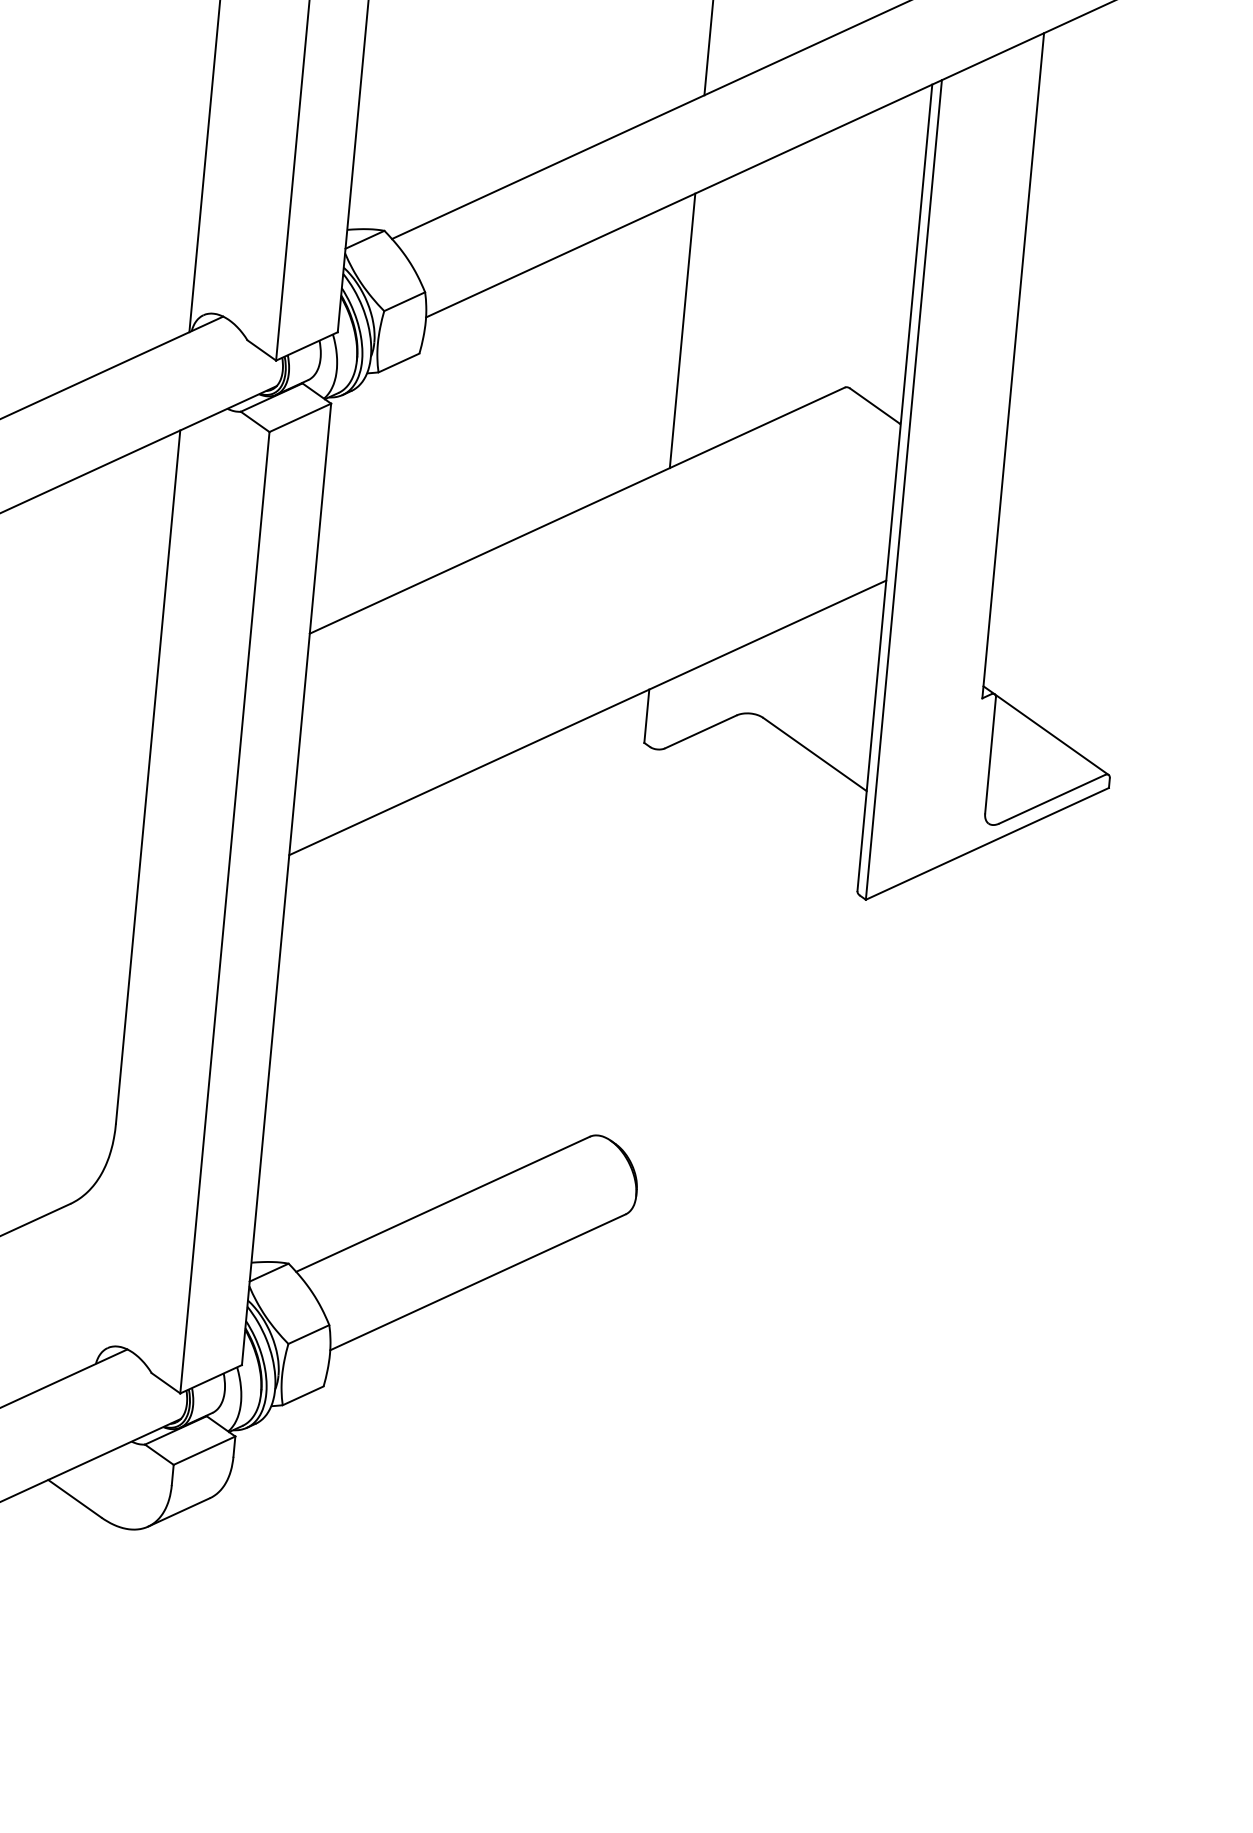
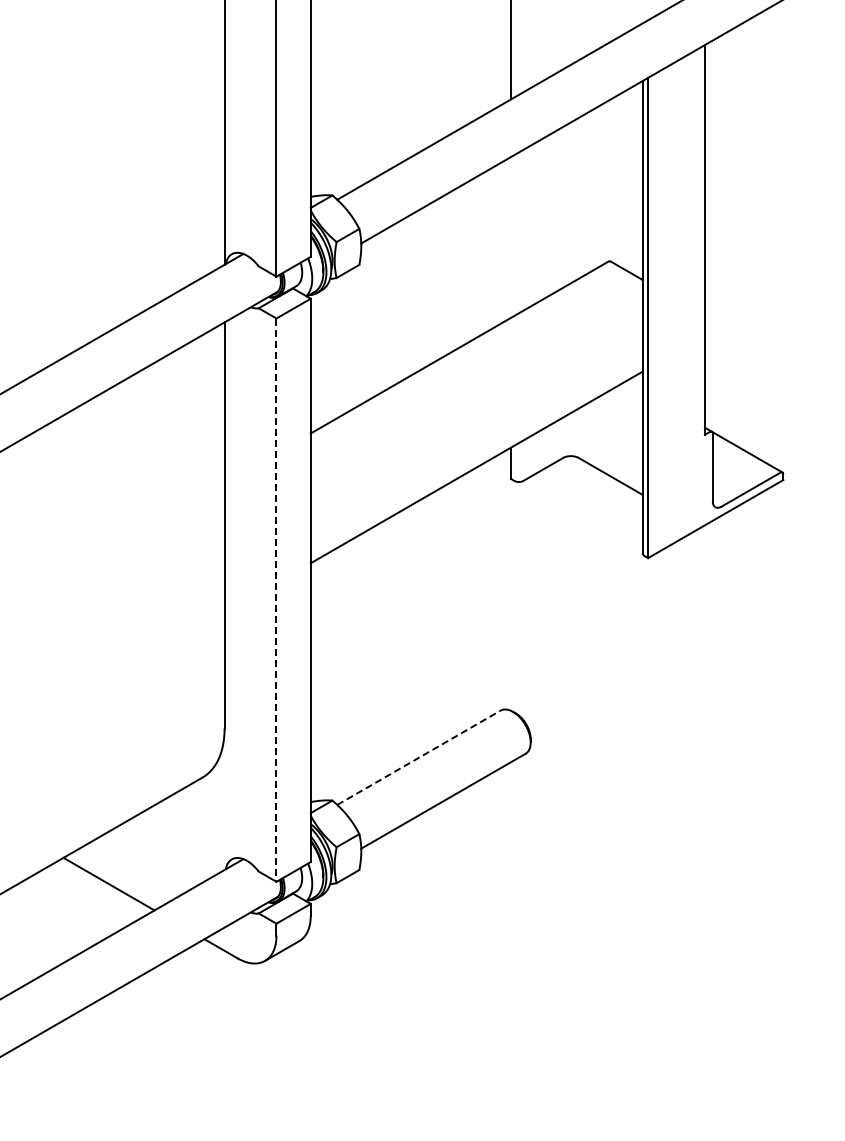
line: (683, 330) -> (511, 237), removed
line: (224, 913) -> (276, 600), solid -> dashed
line: (444, 1203) -> (419, 757), solid -> dashed

